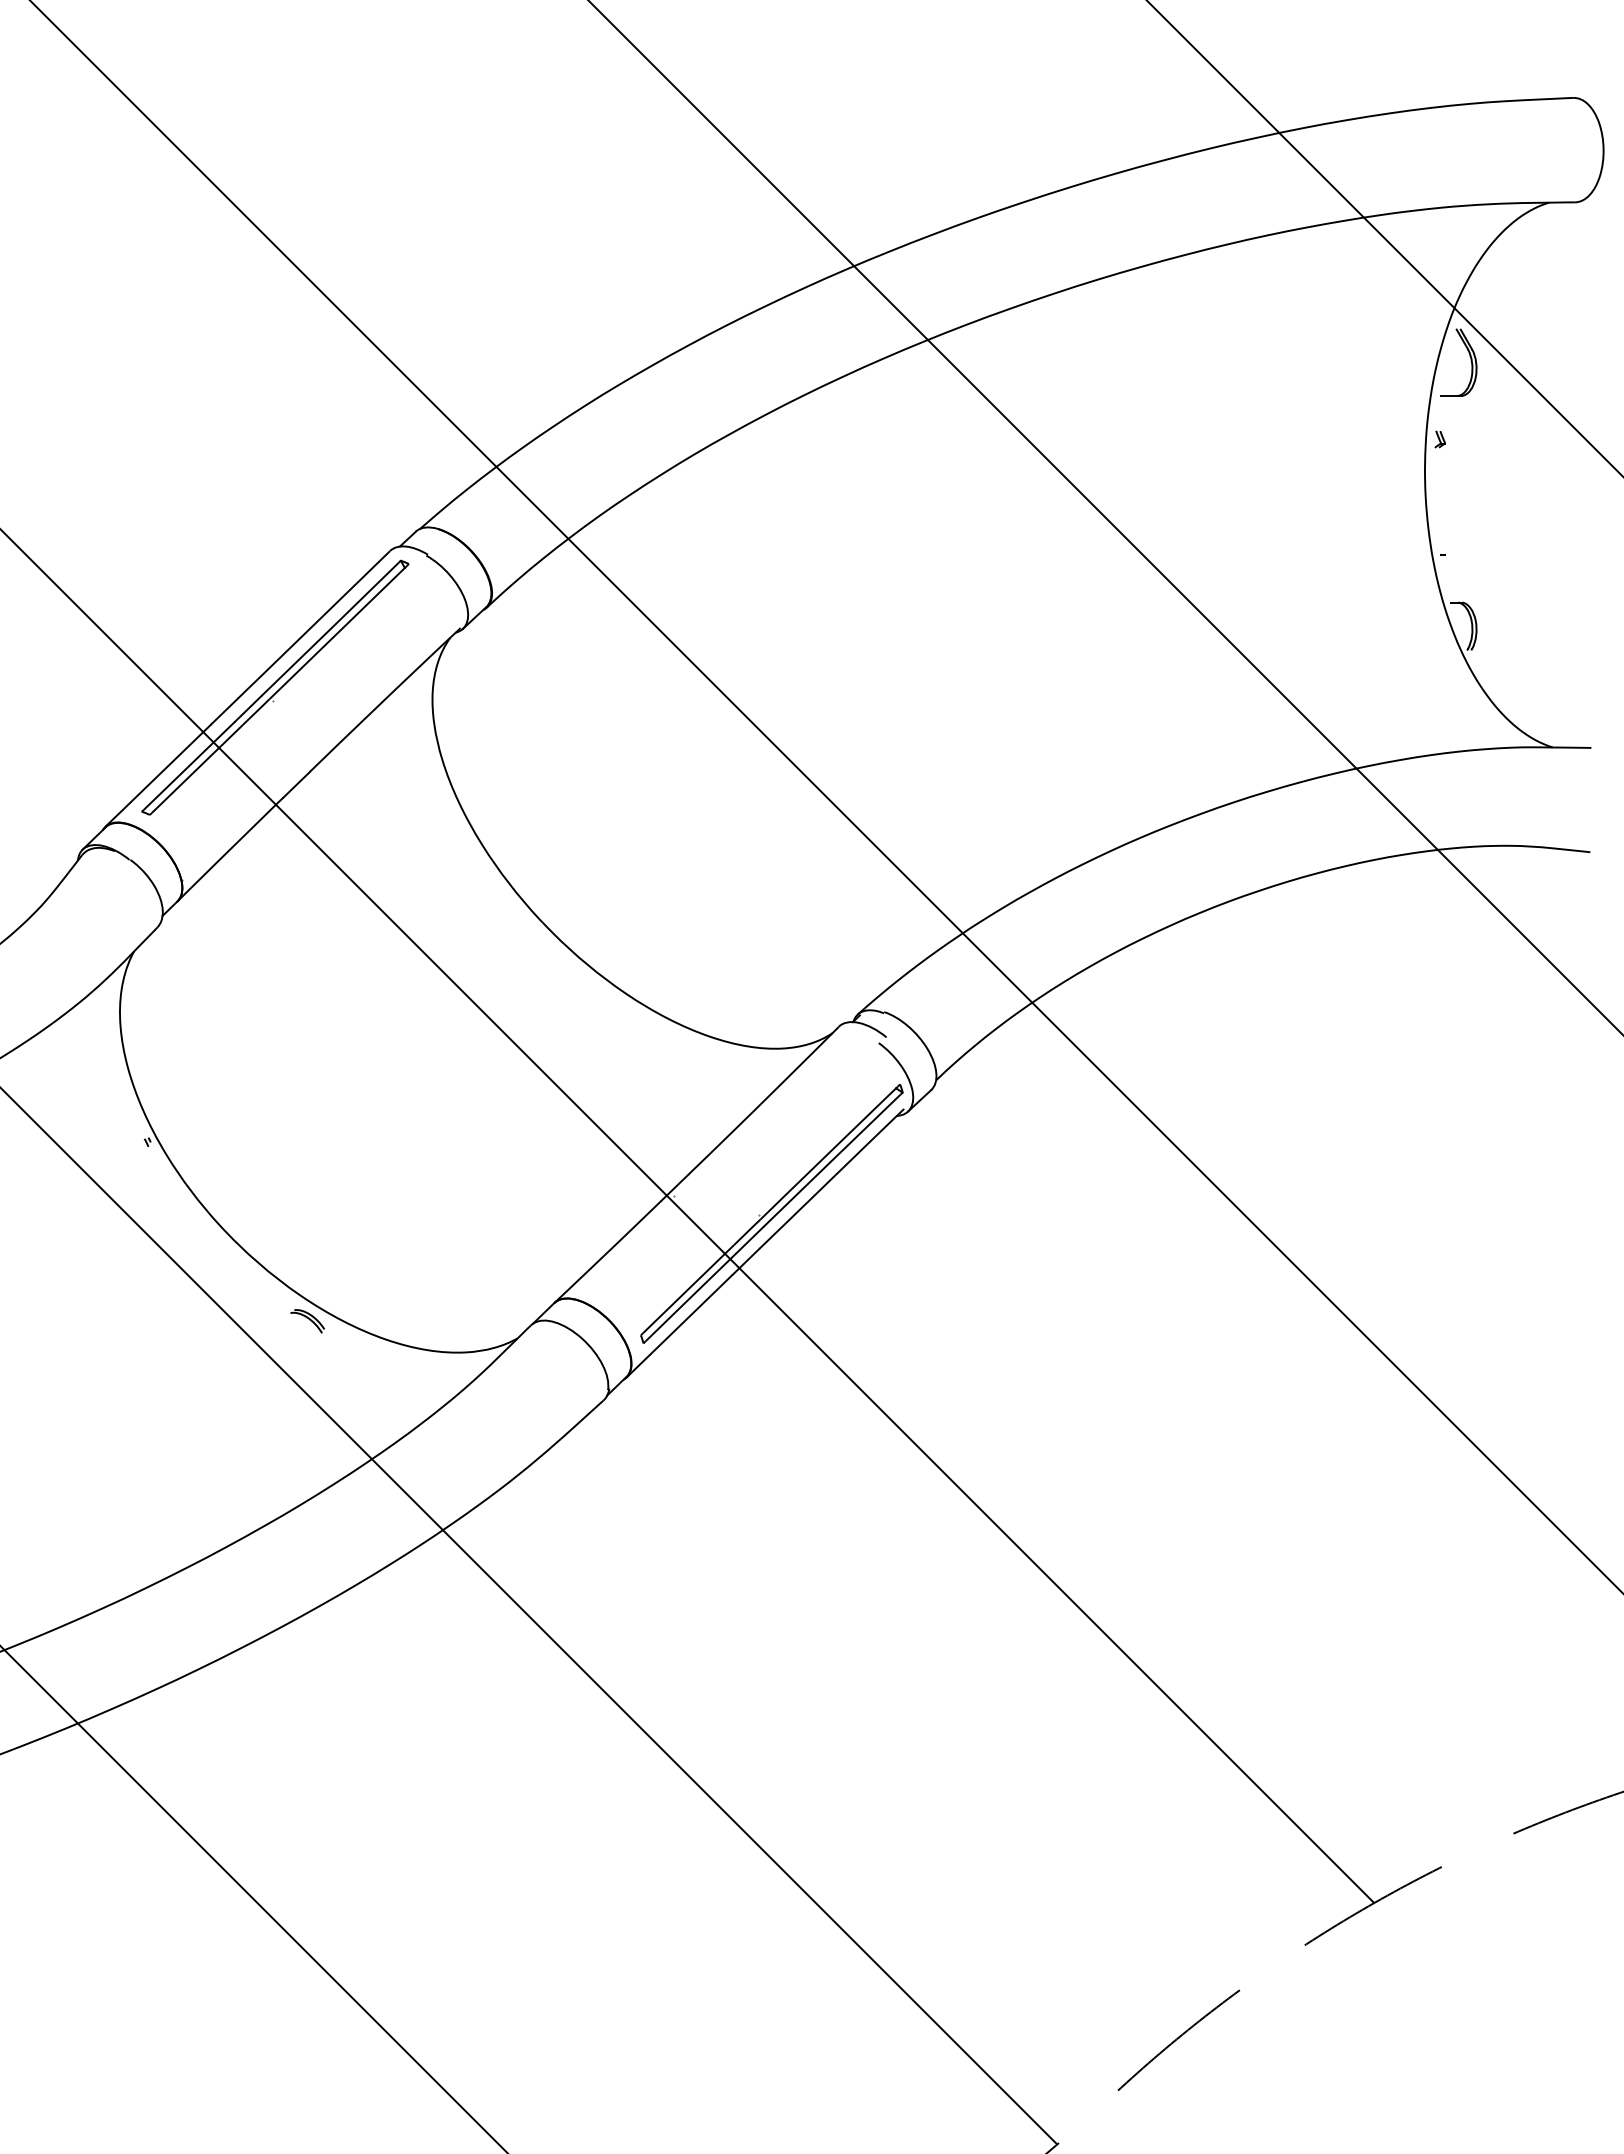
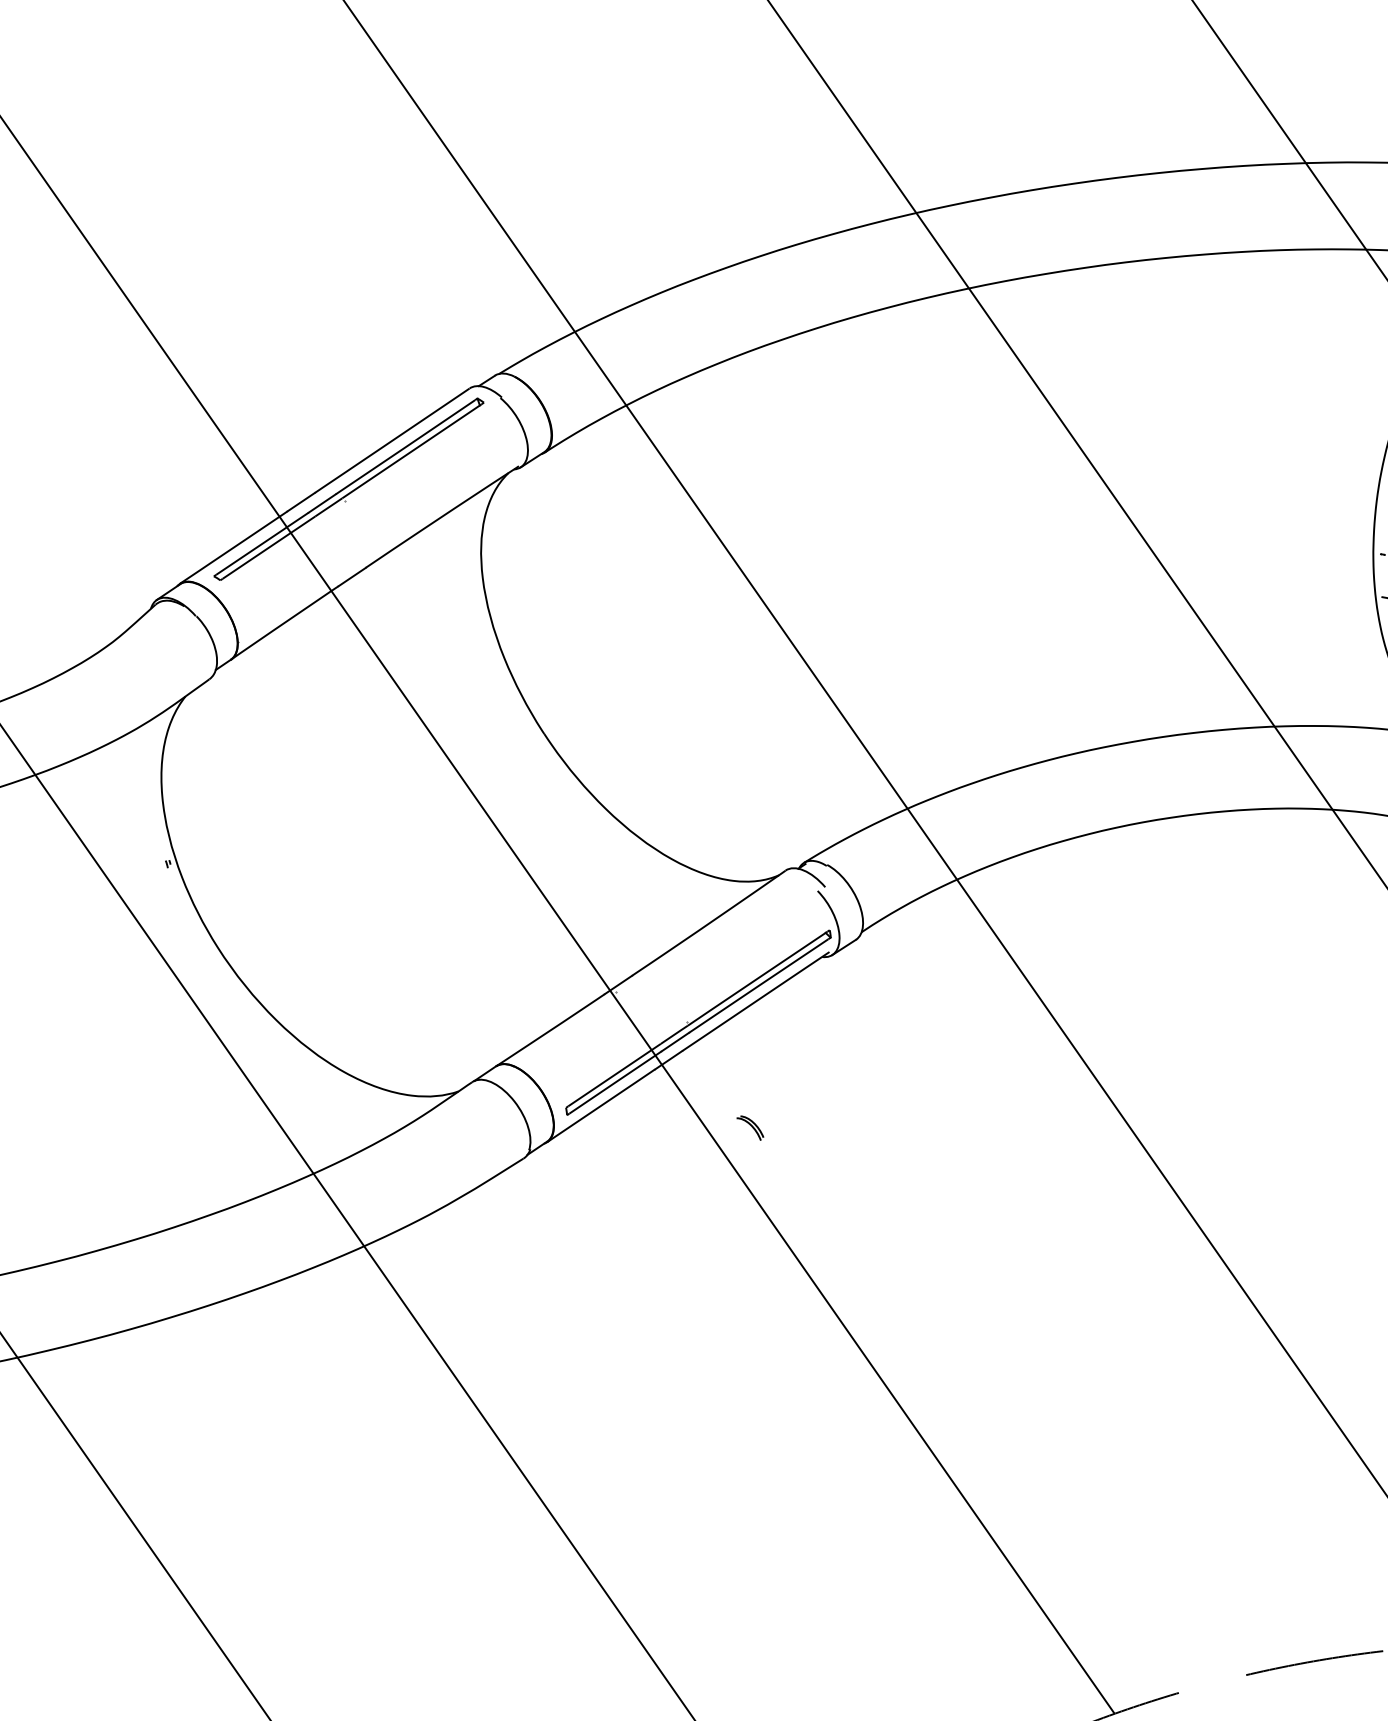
part: (307, 1321) -> (750, 1128), moved

